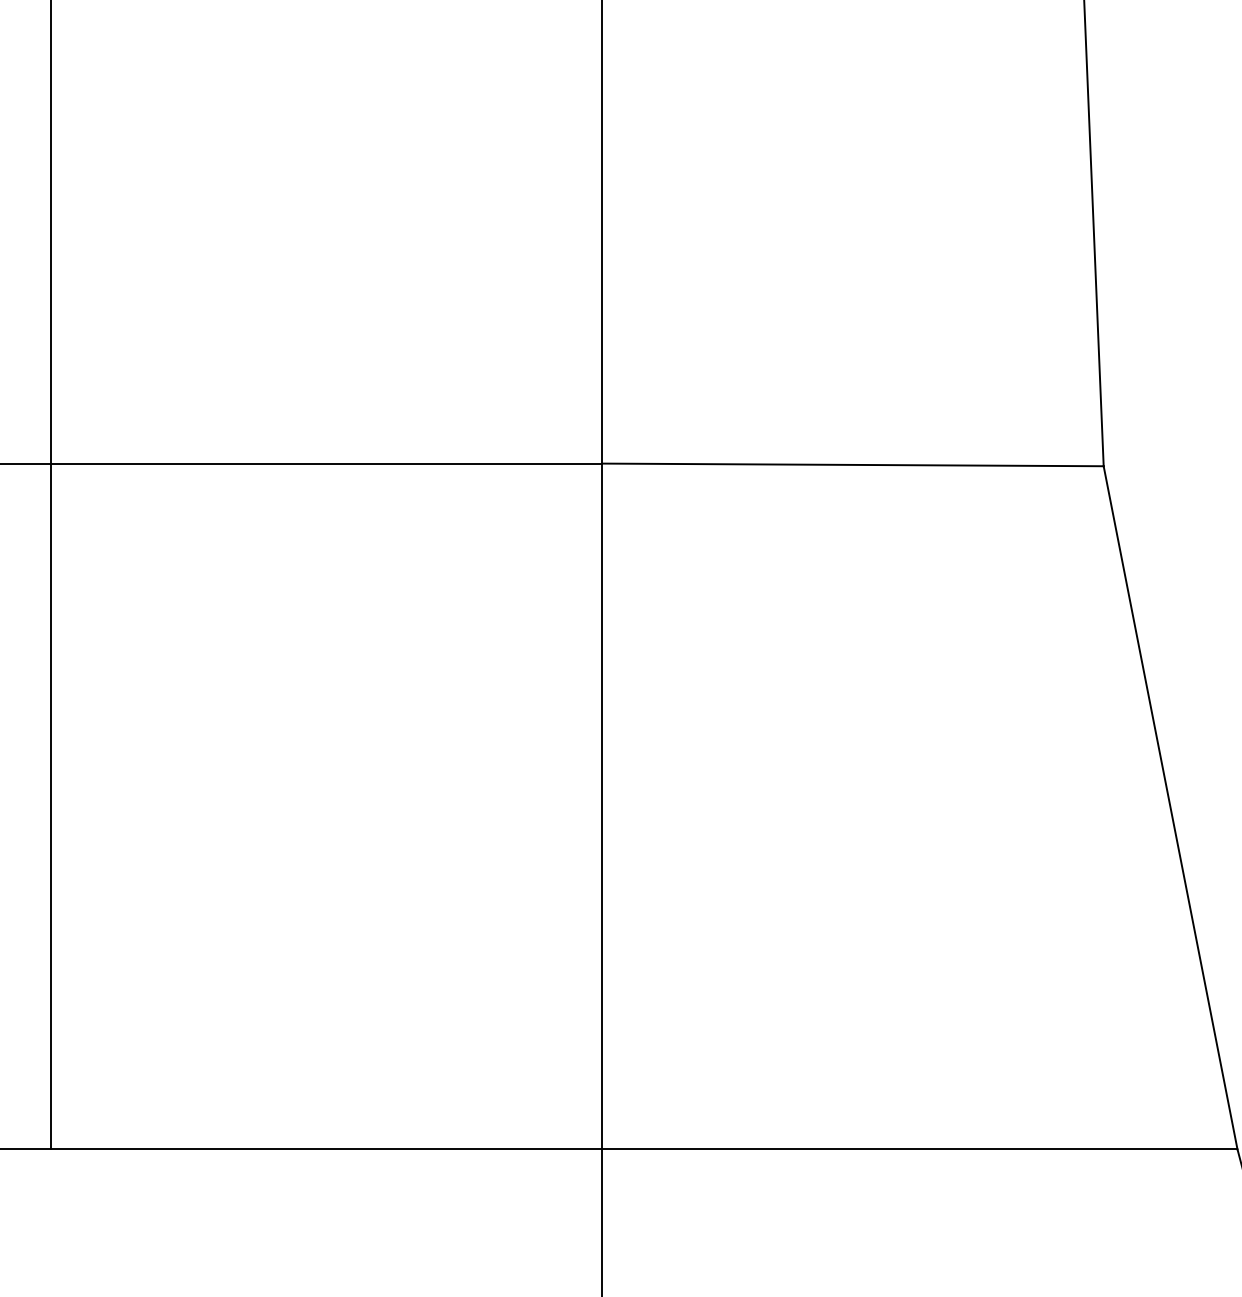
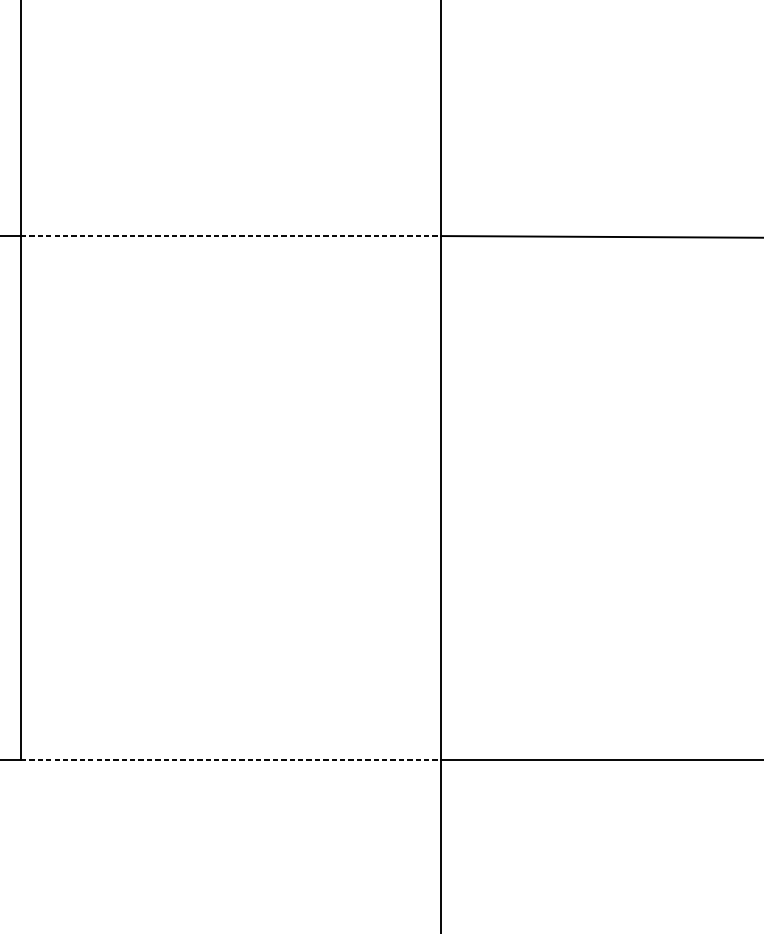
line: (327, 463) -> (231, 235), solid -> dashed
line: (327, 1149) -> (231, 759), solid -> dashed

